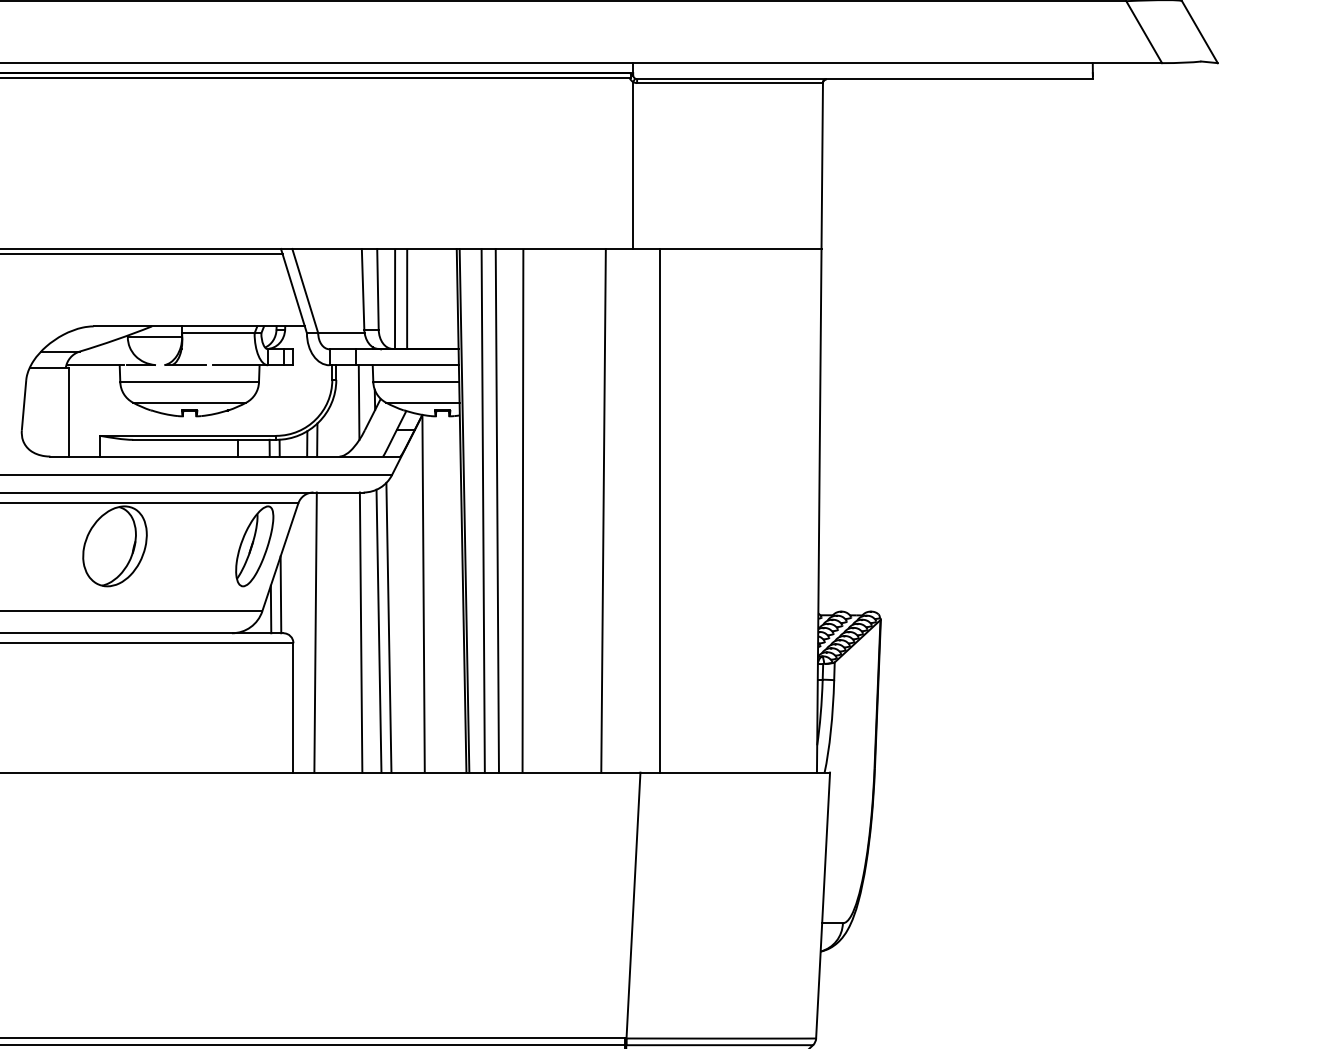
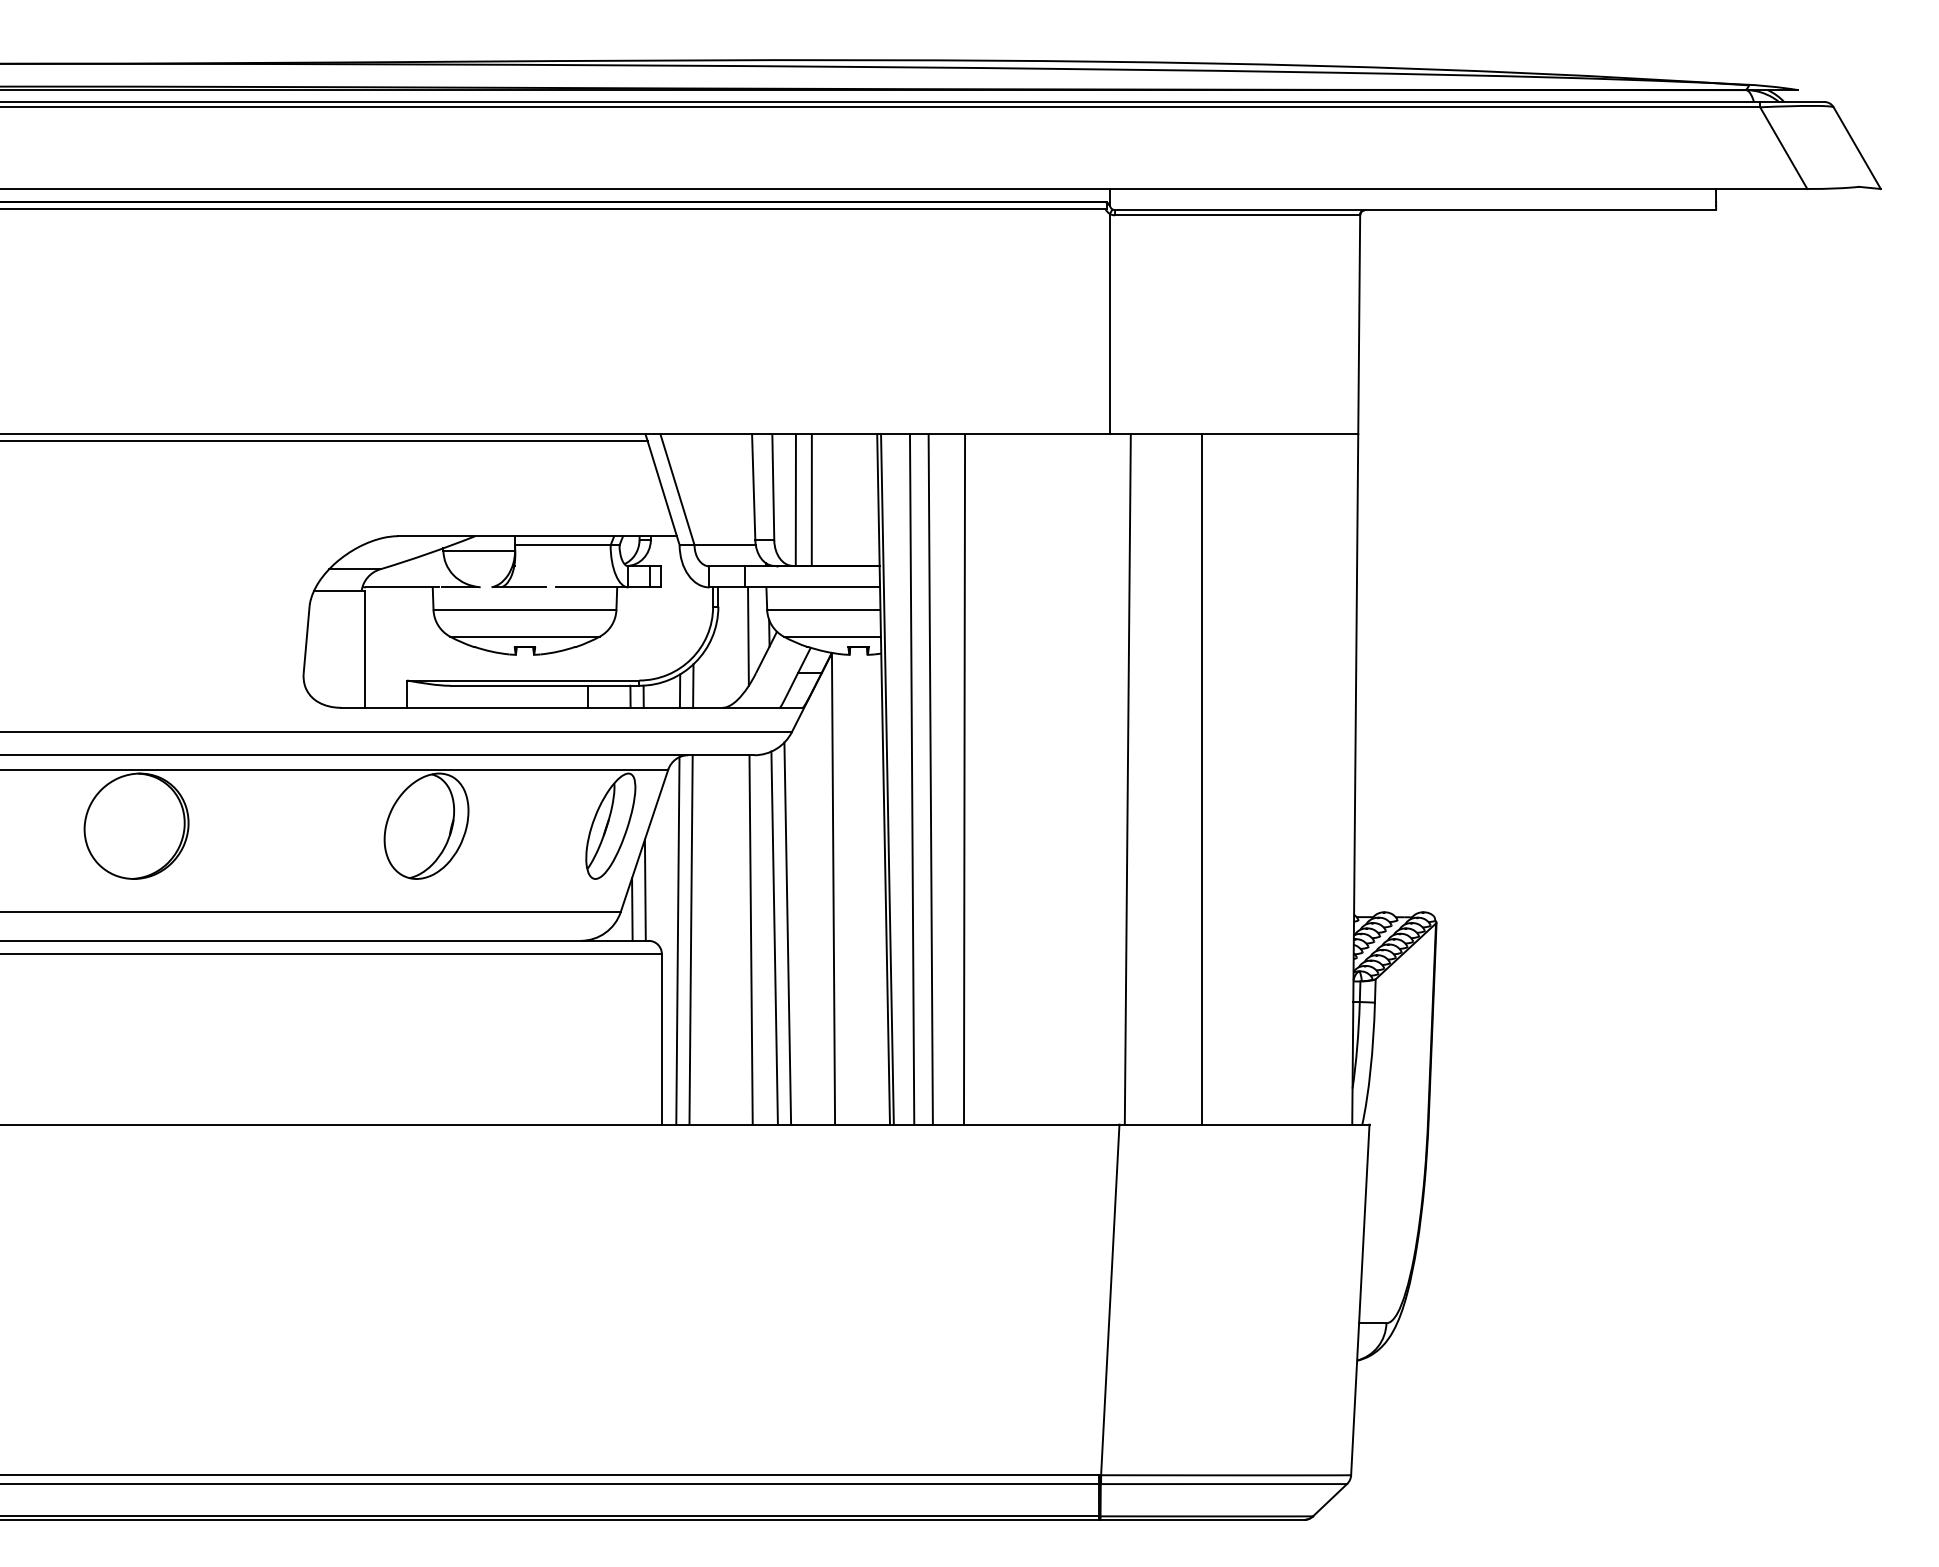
line: (603, 510) -> (1127, 779), moved
line: (660, 510) -> (1202, 779), moved
line: (305, 632) -> (677, 940), added

